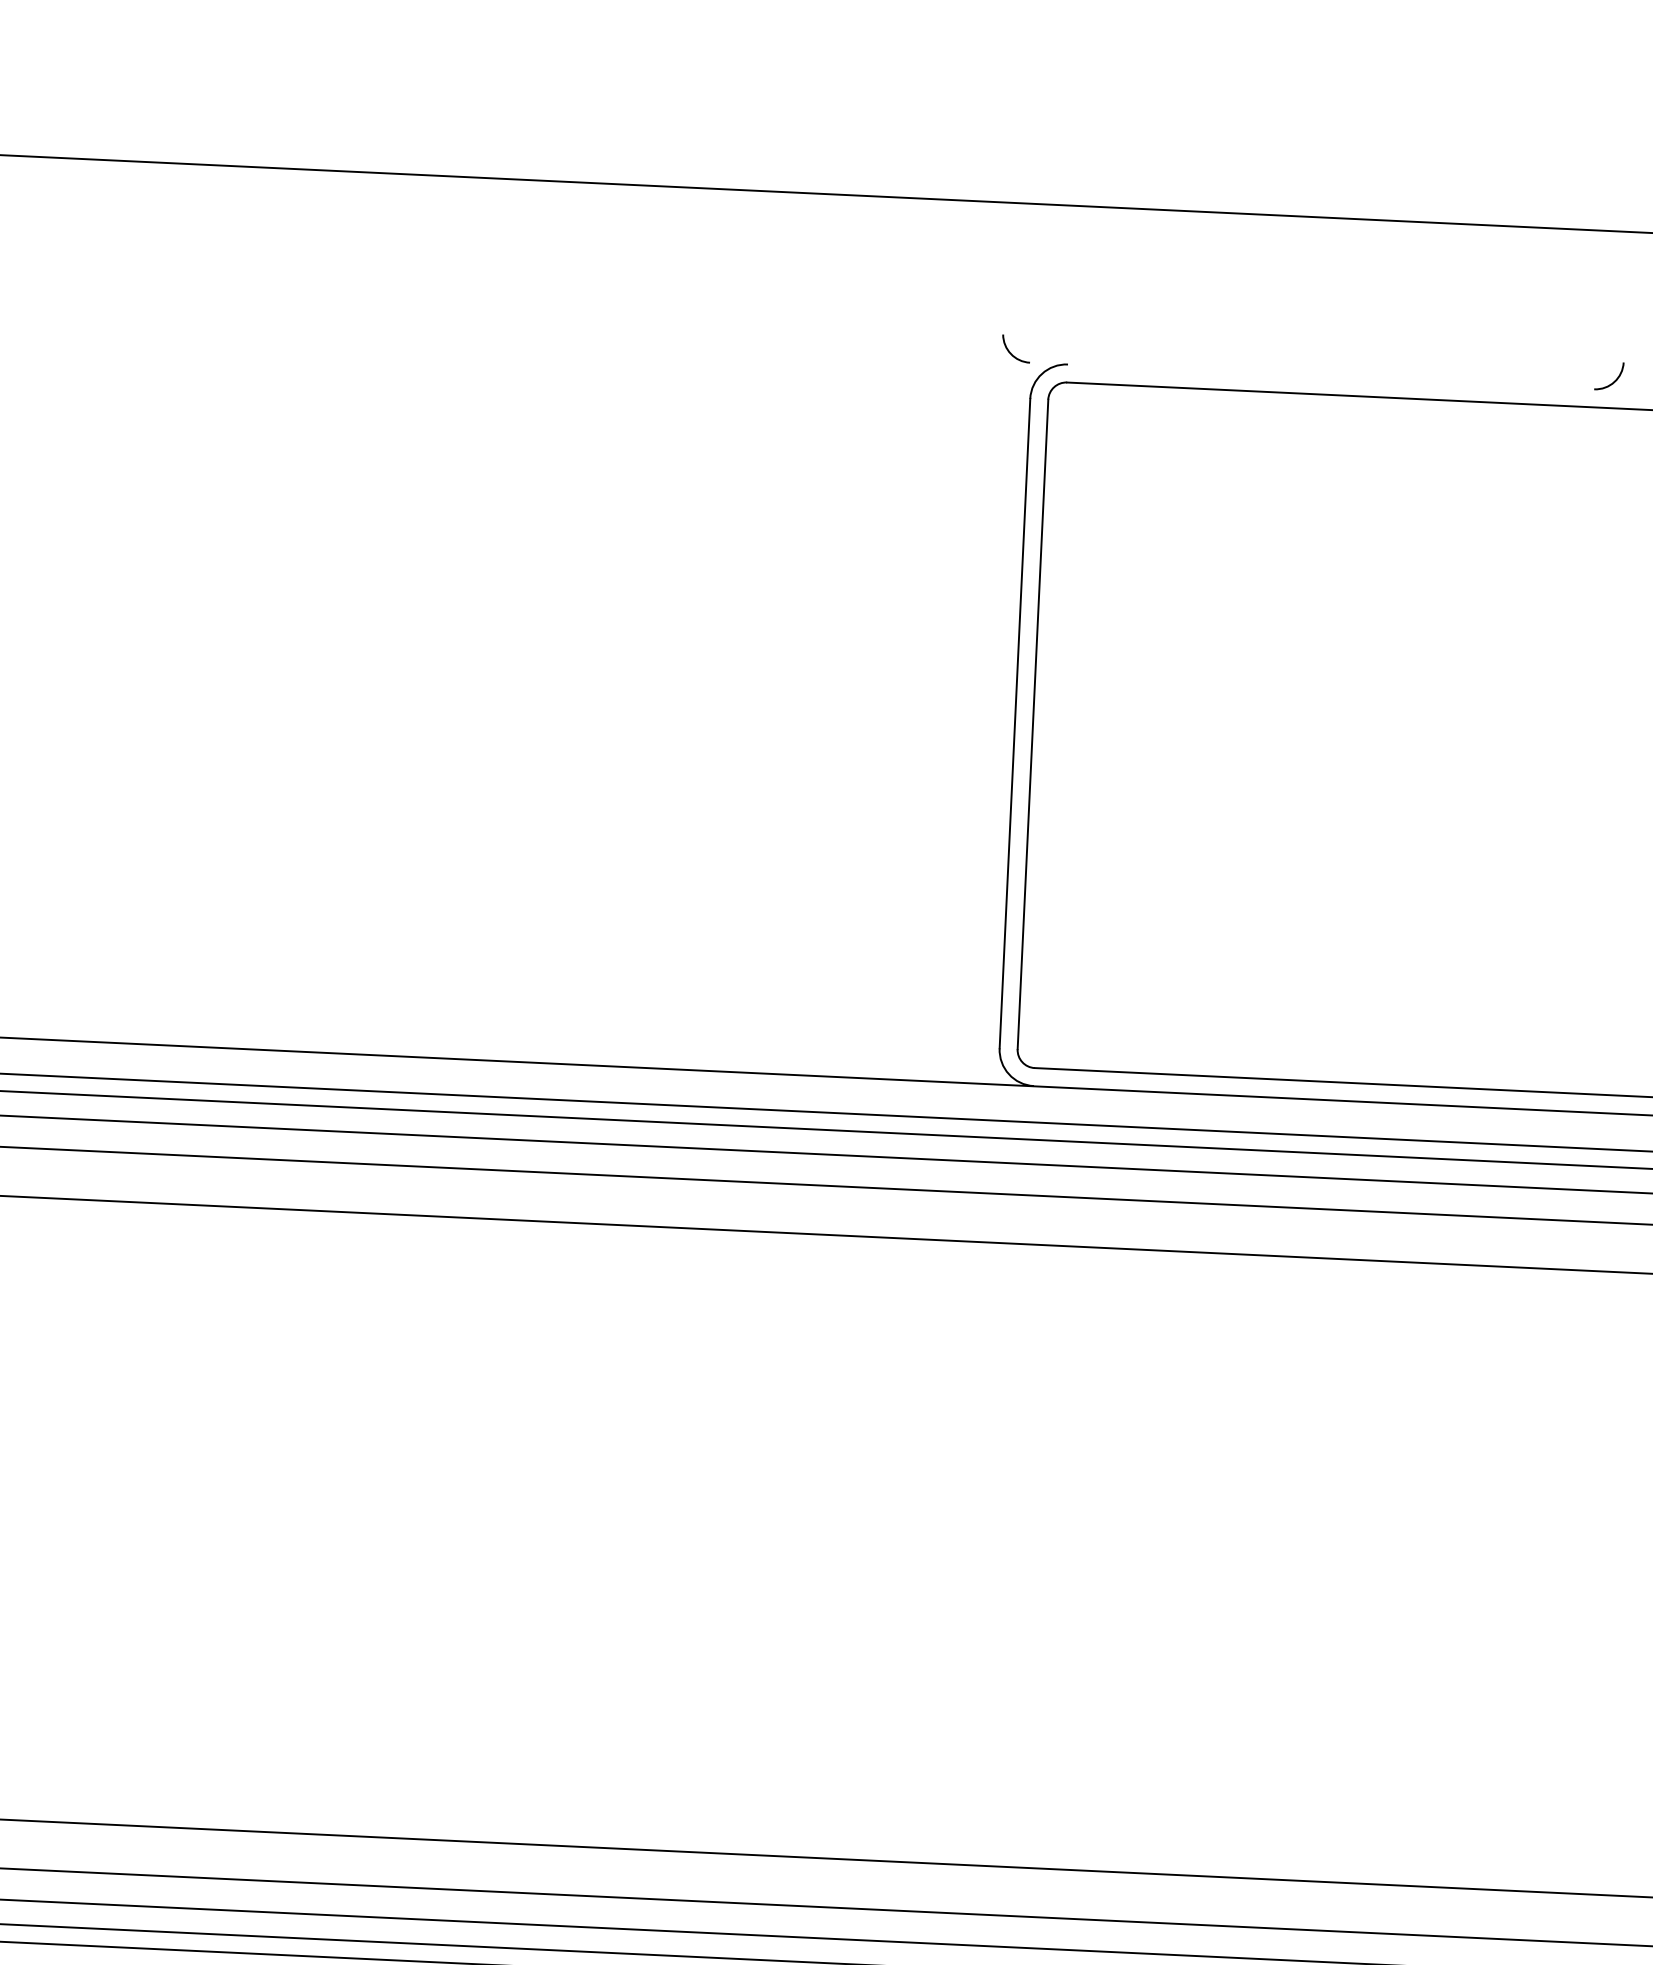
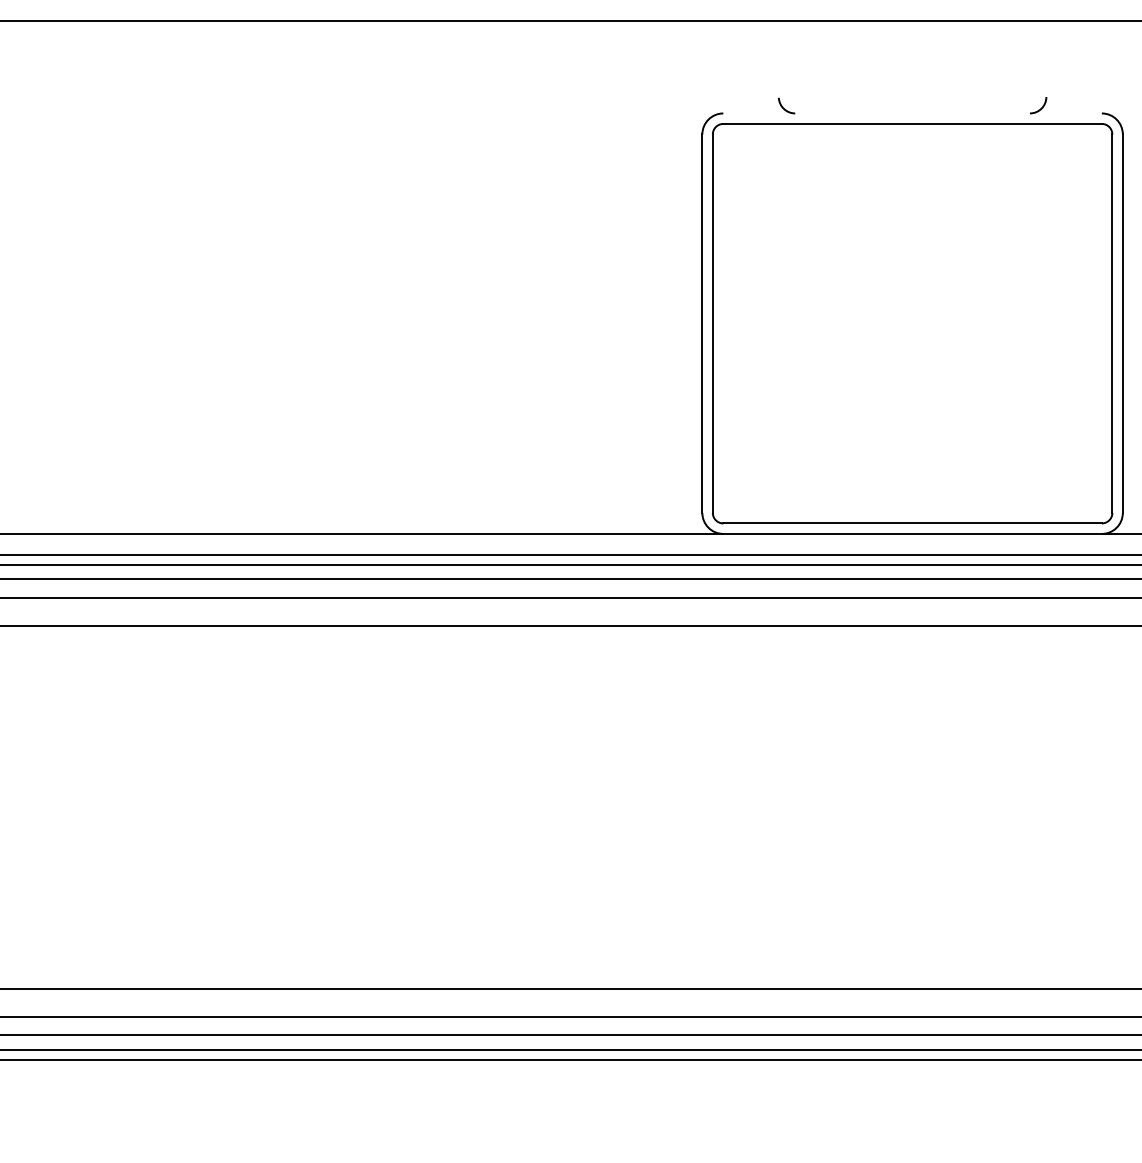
arc: (1010, 349) -> (783, 106), moved

